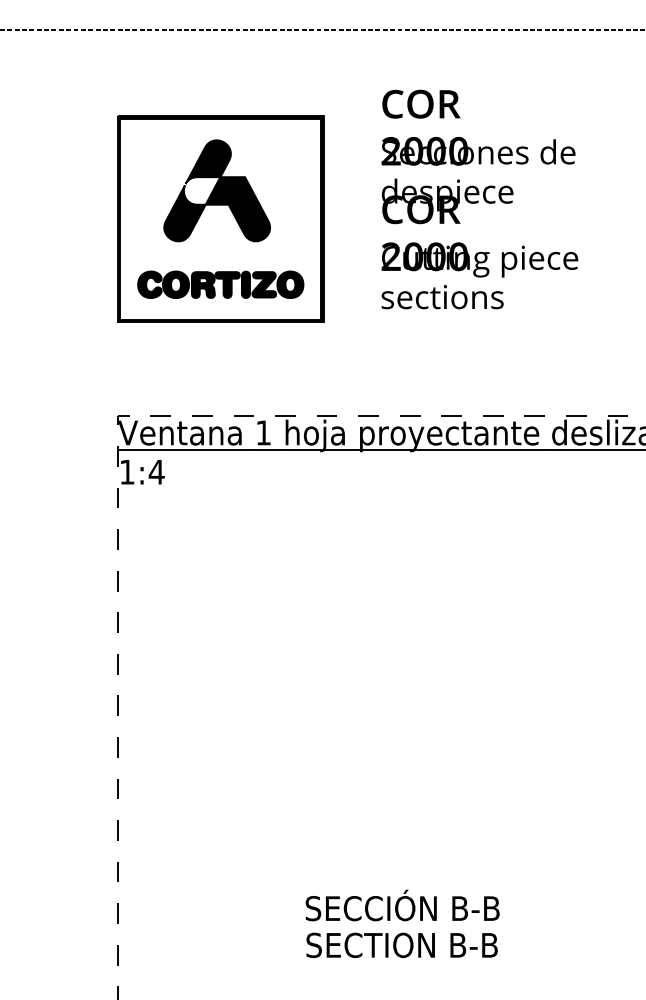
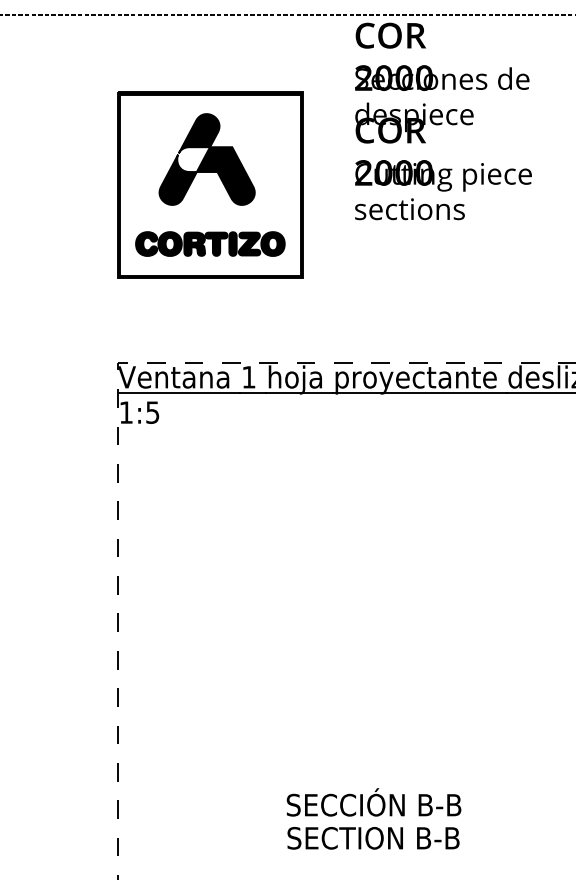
text: (479, 199) -> (443, 121), moved
text: (156, 472) -> (152, 412), 1:4 -> 1:5

